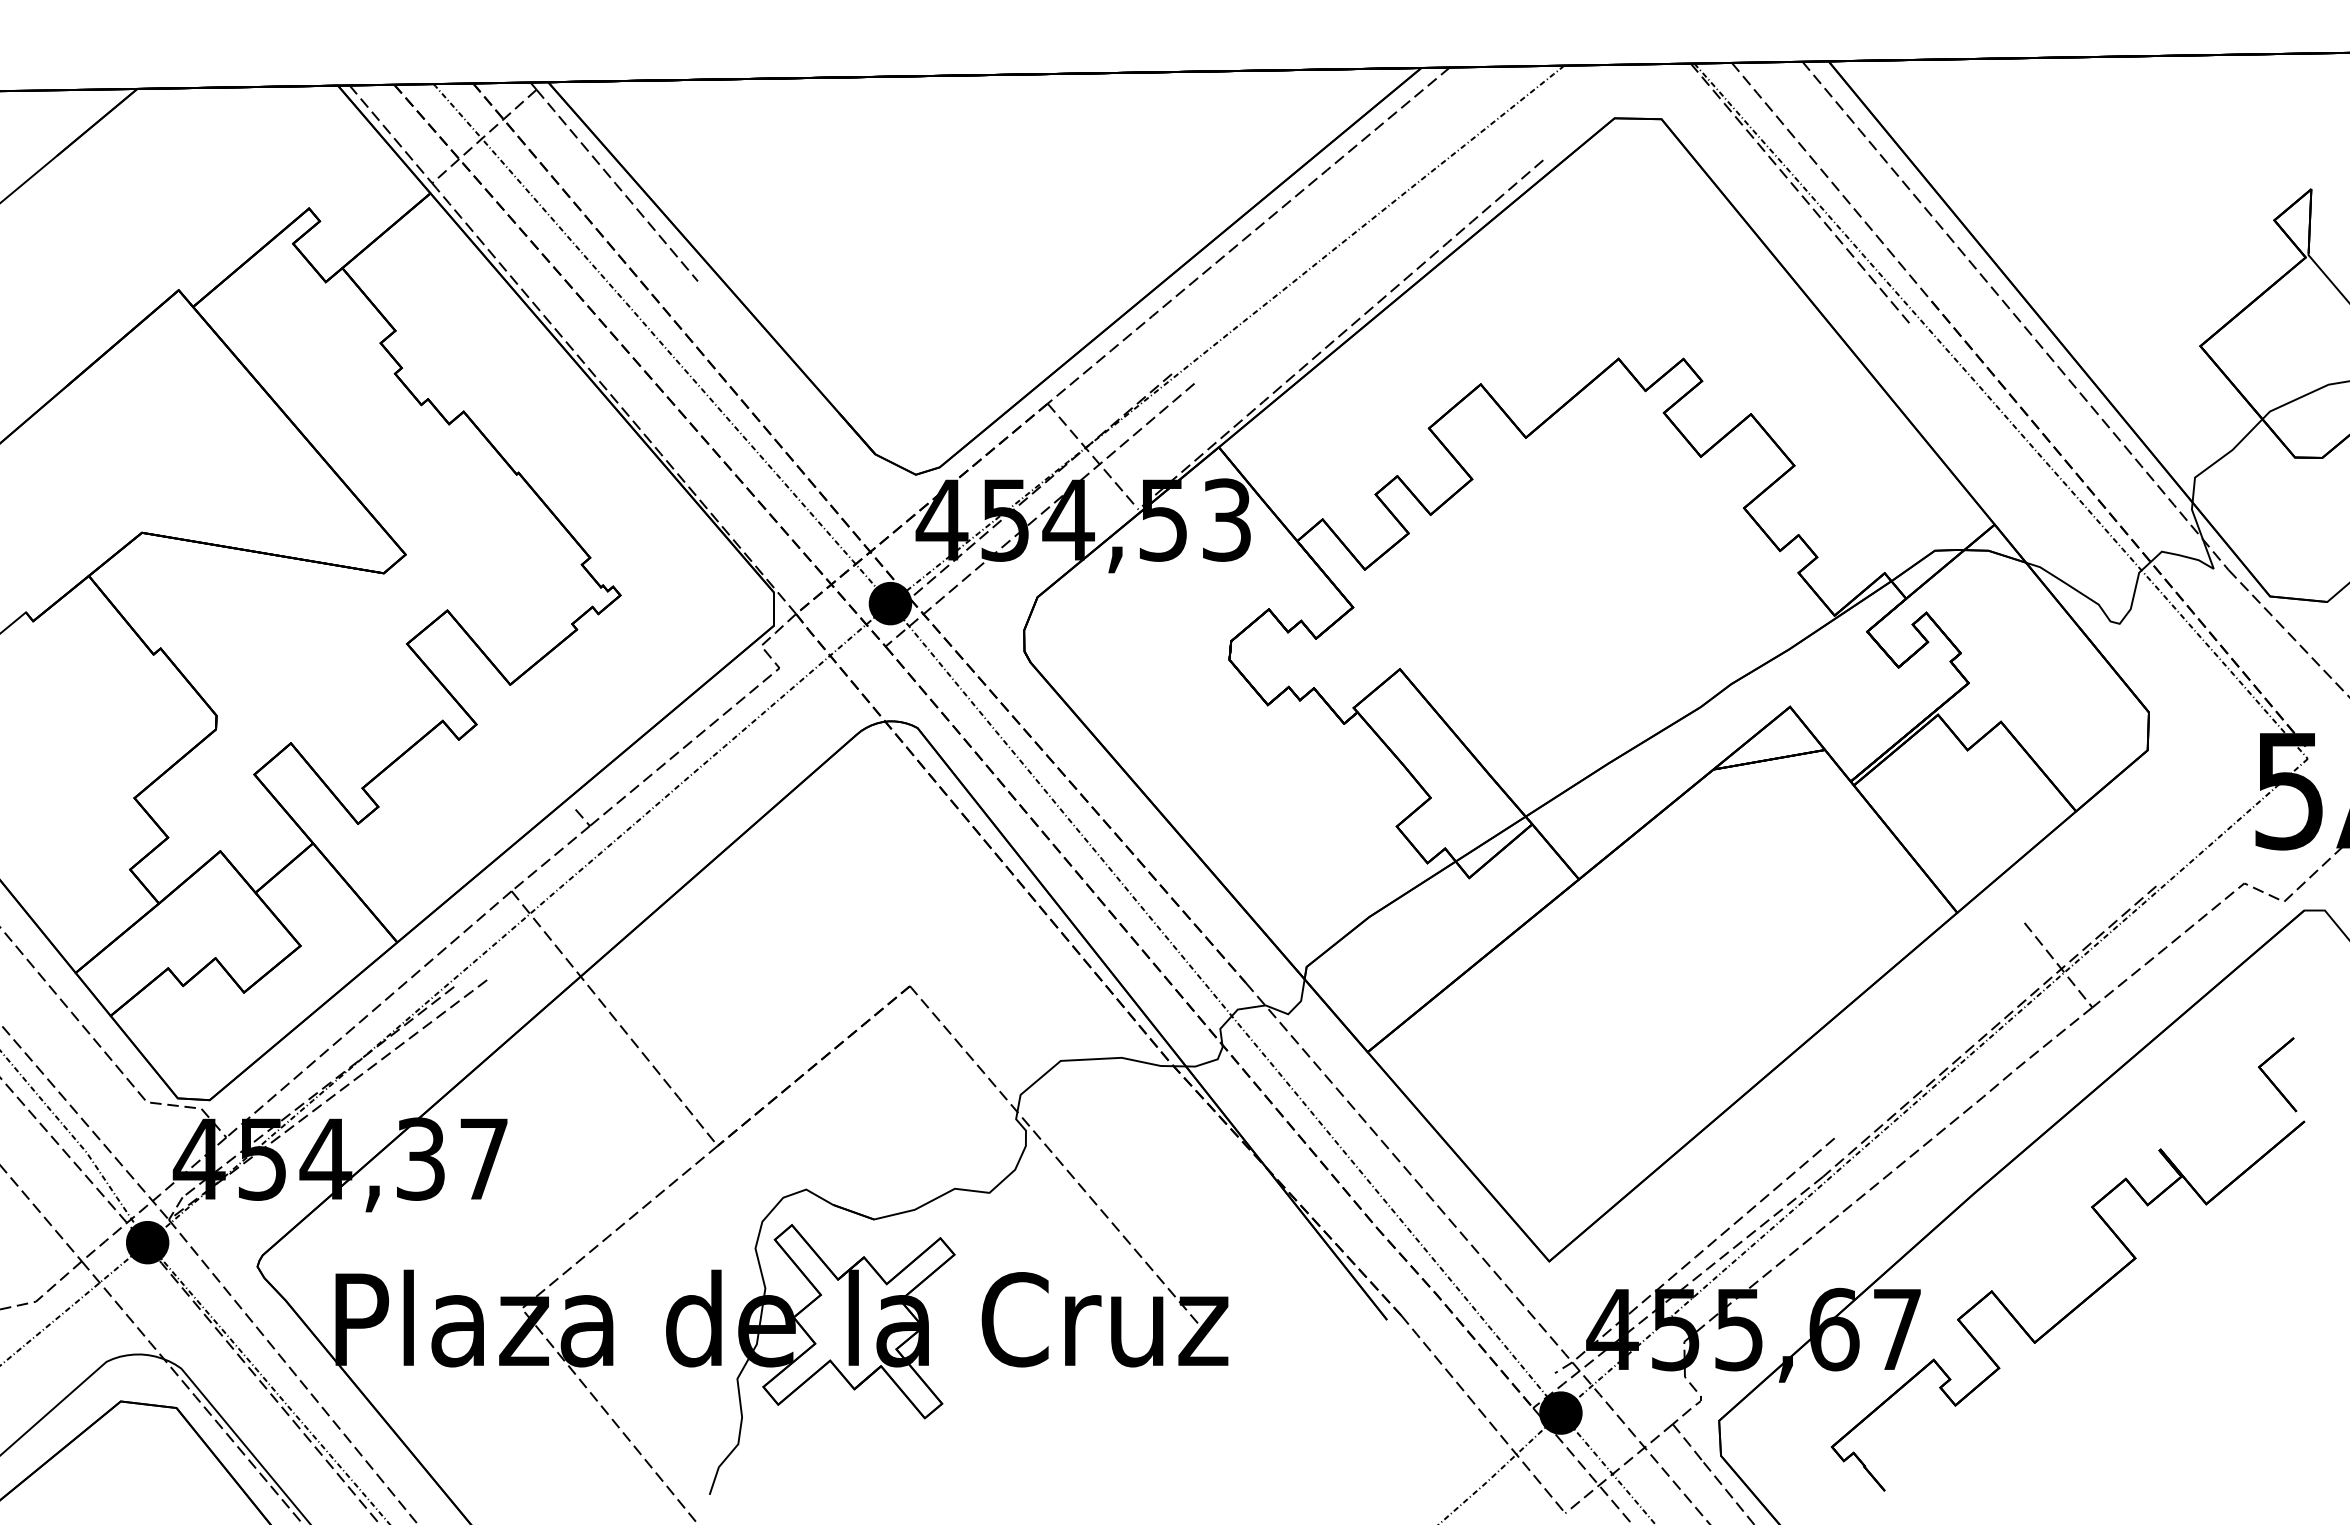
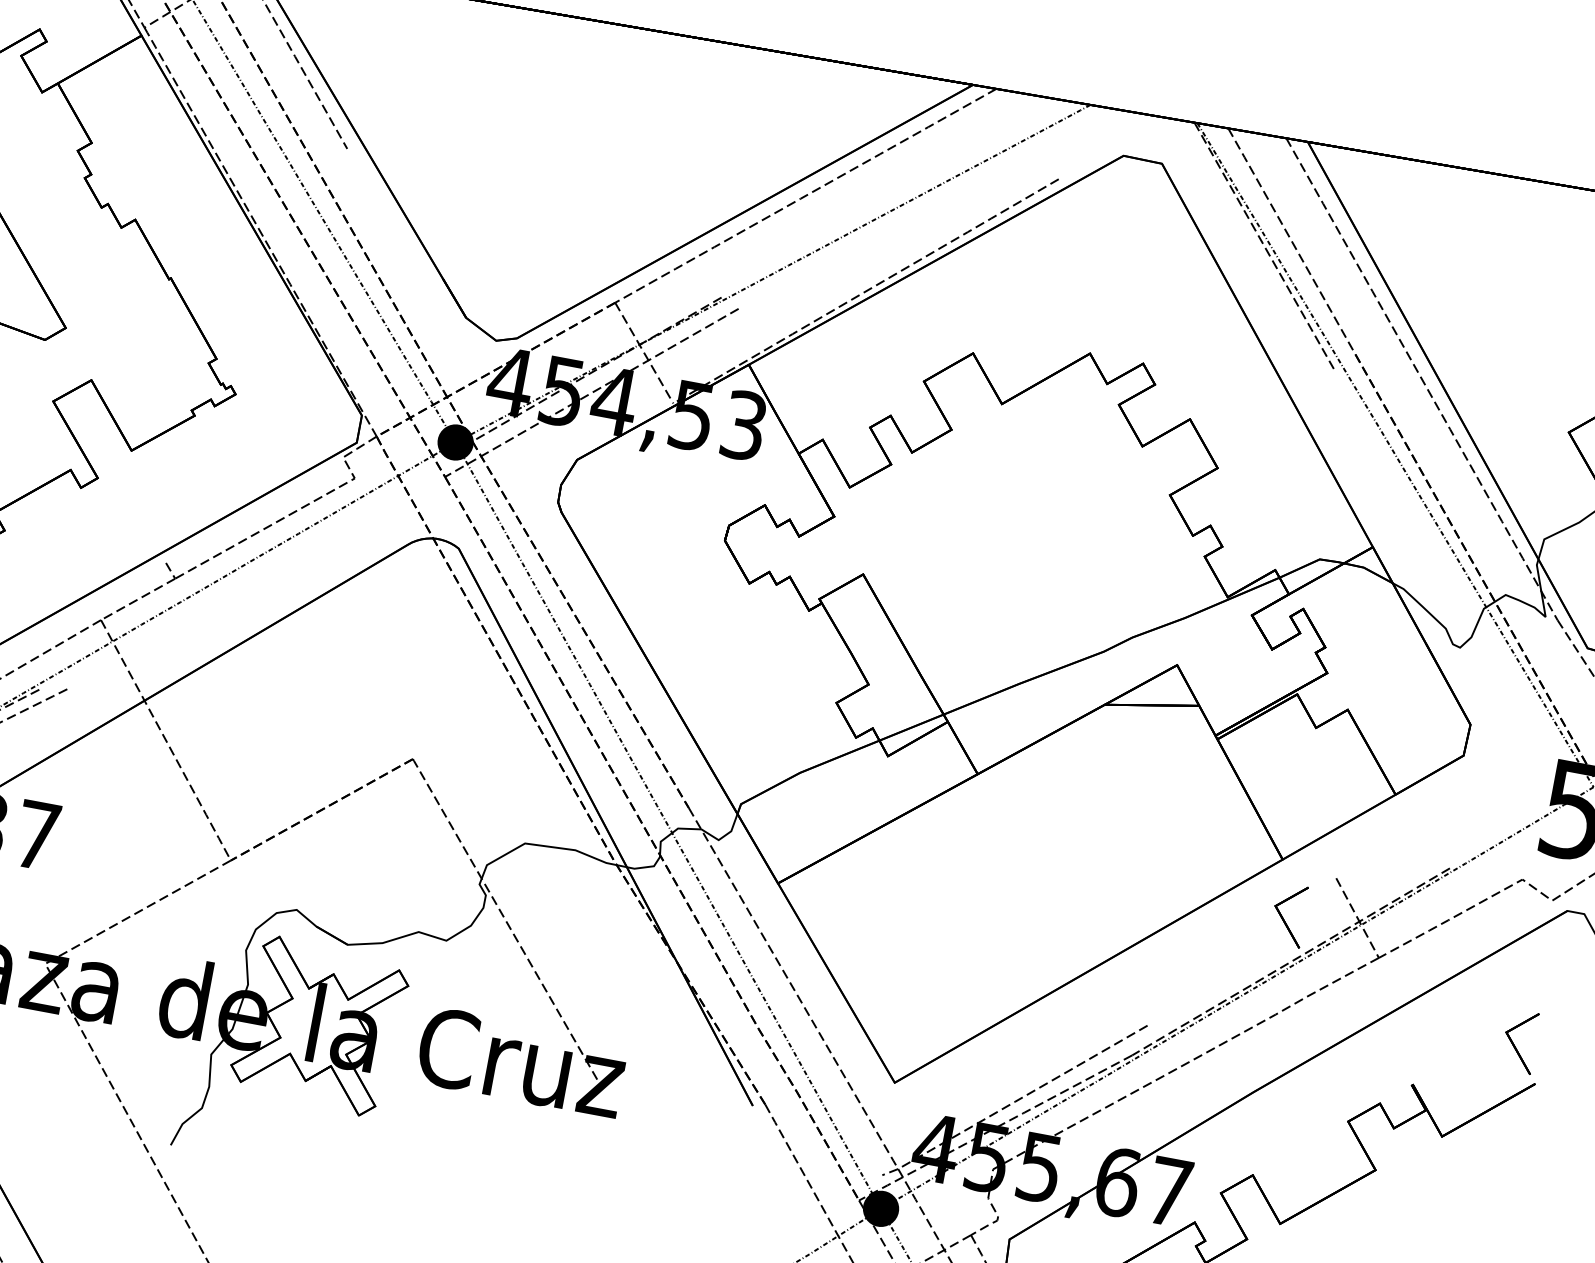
part: (1970, 980) -> (1283, 917), added

